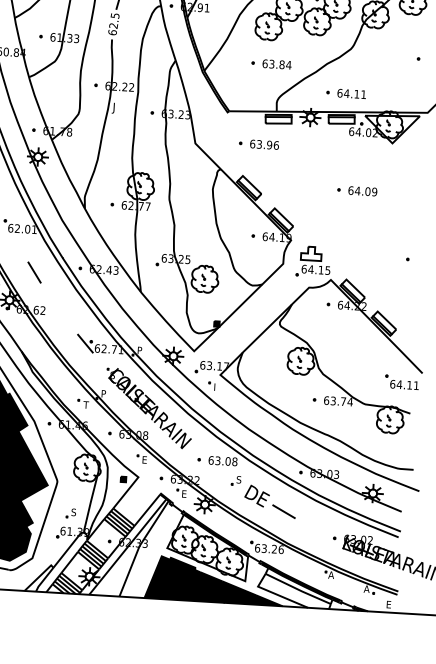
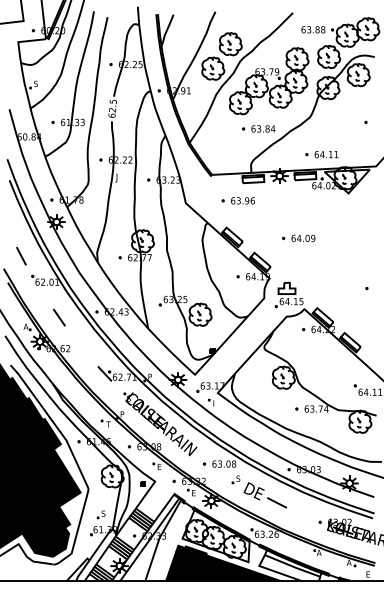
part: (271, 63) -> (258, 128), moved
part: (345, 93) -> (321, 154), moved
part: (356, 191) -> (298, 238), moved

